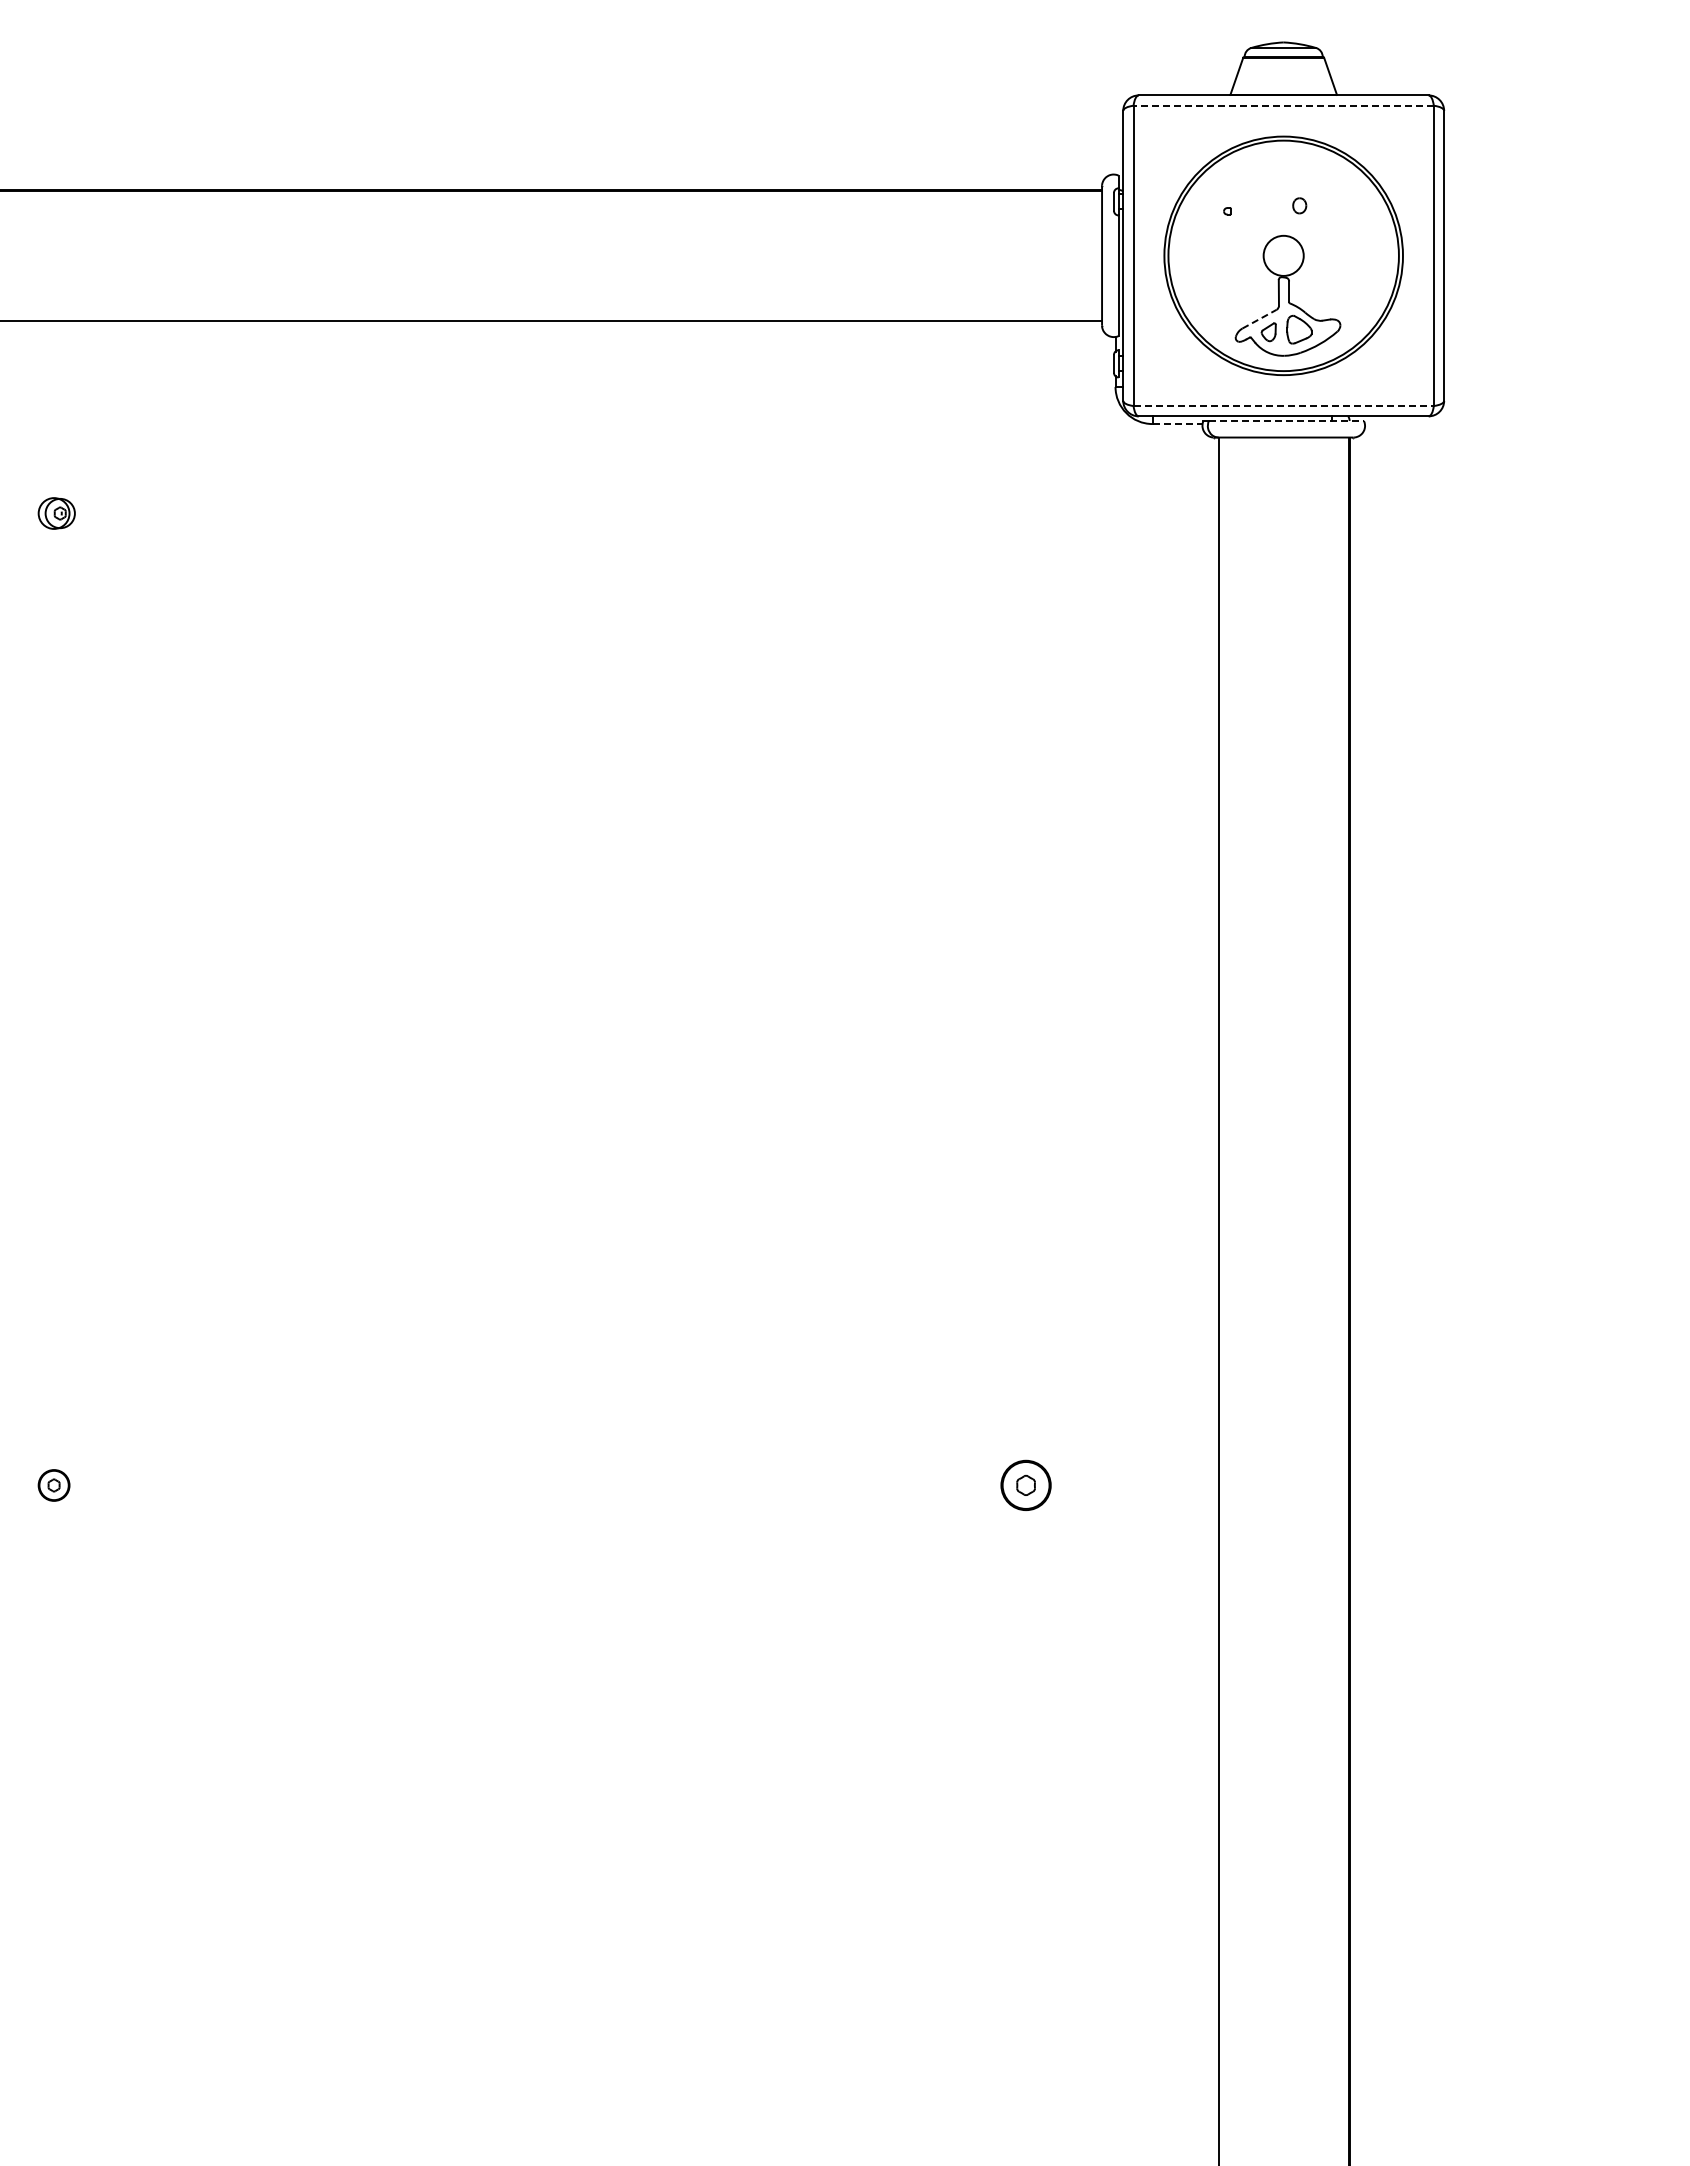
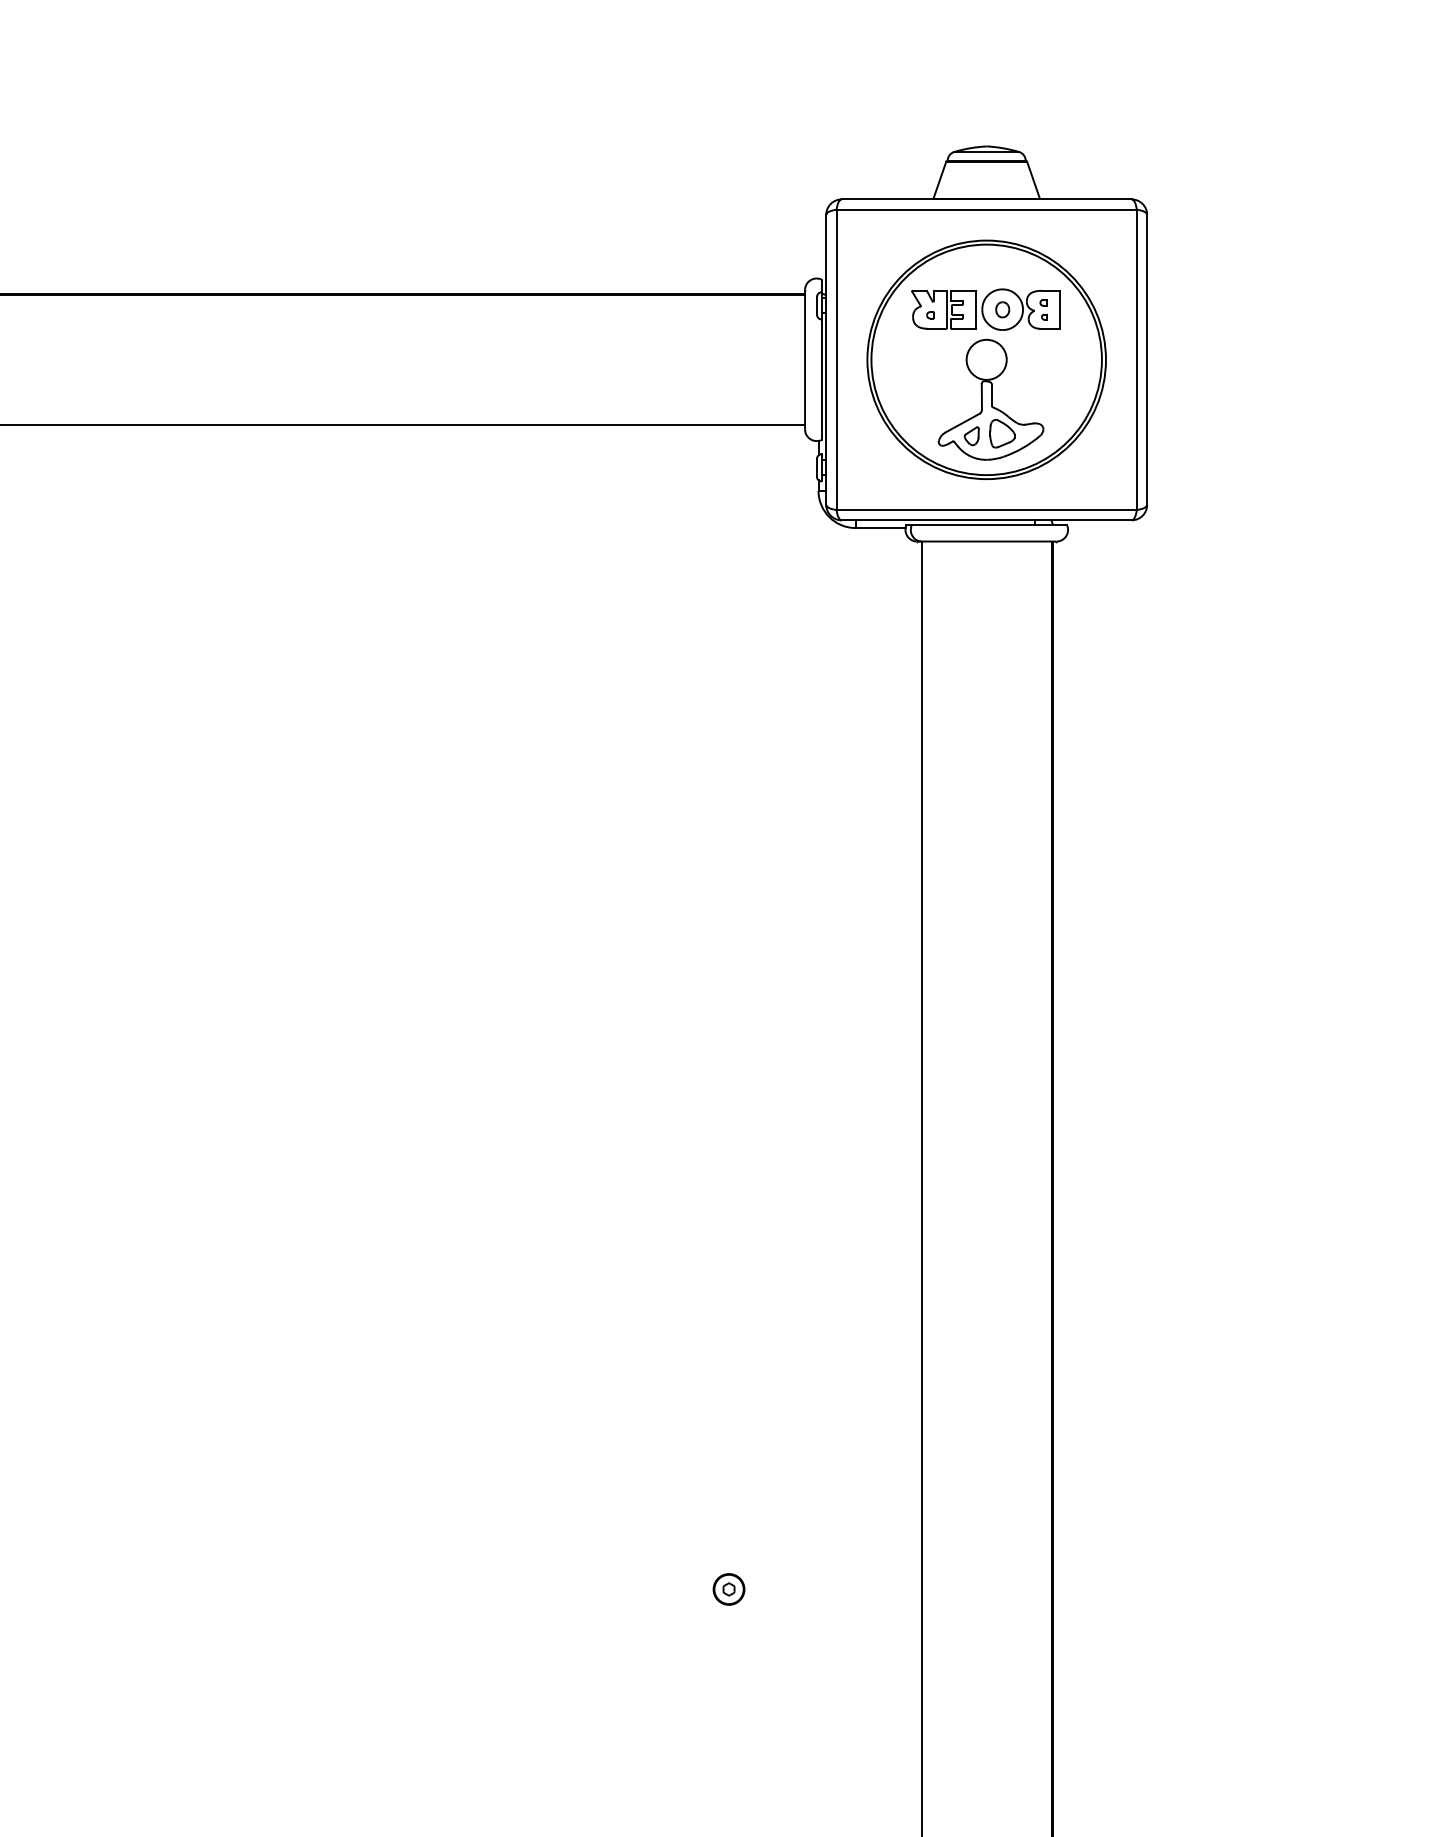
line: (1283, 105) -> (986, 209), dashed -> solid
part: (1282, 205) -> (985, 309), added
line: (1259, 318) -> (962, 422), dashed -> solid
line: (1284, 406) -> (987, 510), dashed -> solid
line: (1286, 420) -> (989, 524), dashed -> solid
line: (1178, 424) -> (881, 528), dashed -> solid
part: (1025, 1485) -> (728, 1589), size x0.62

